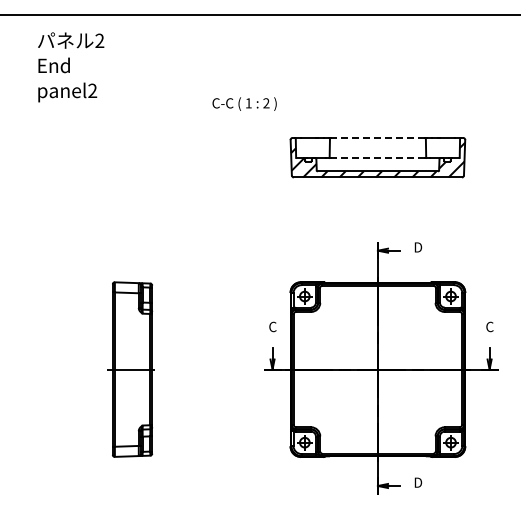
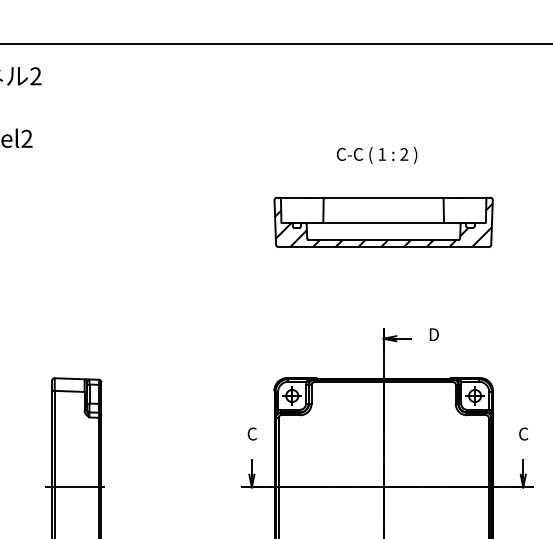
text: (244, 103) -> (376, 154), moved
line: (377, 137) -> (383, 197), dashed -> solid
line: (377, 158) -> (383, 223), dashed -> solid

